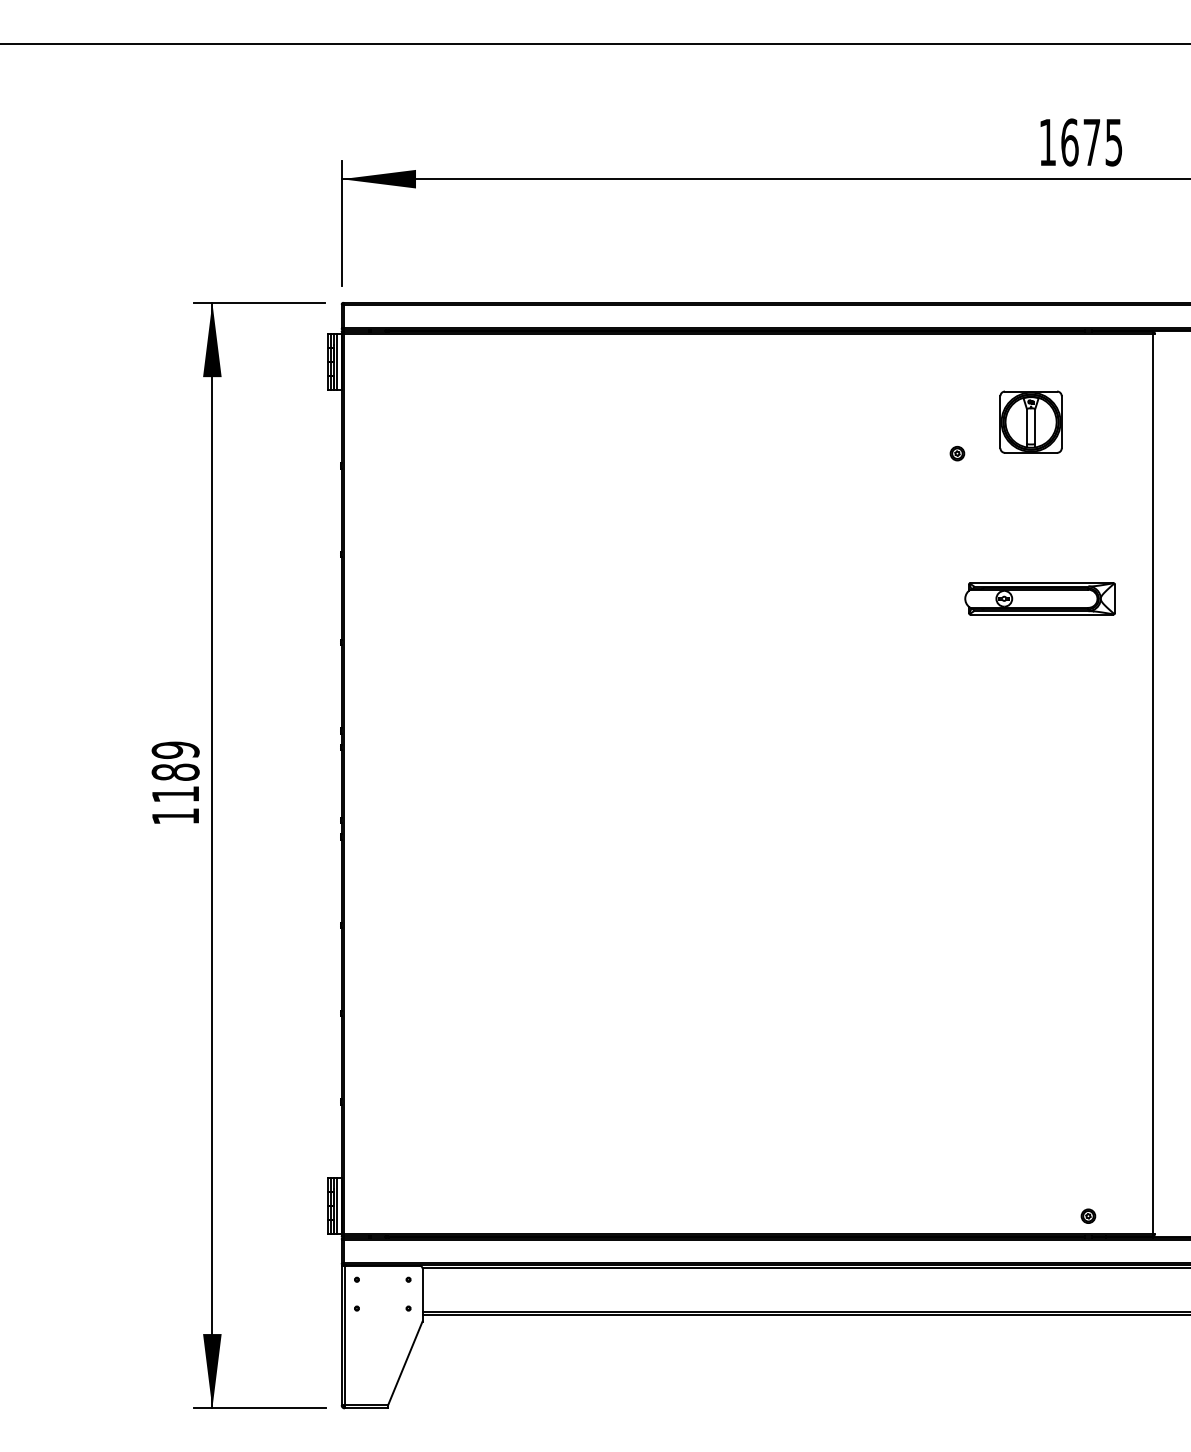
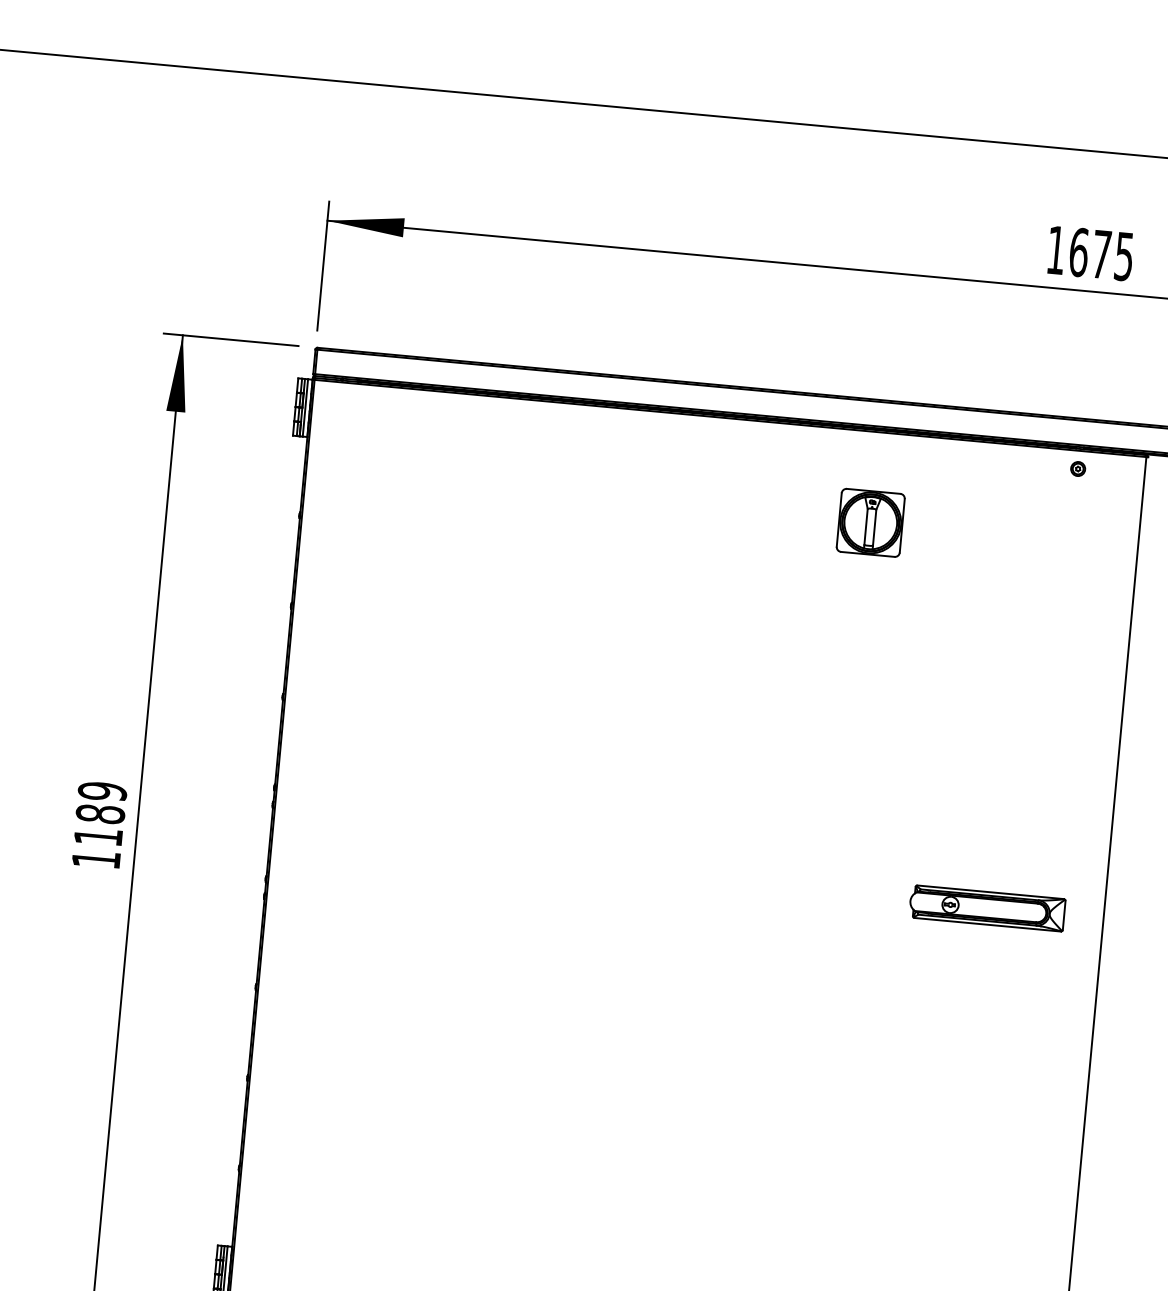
part: (1030, 421) -> (870, 522), moved
part: (957, 453) -> (1078, 468), moved
part: (1039, 598) -> (986, 907), moved

